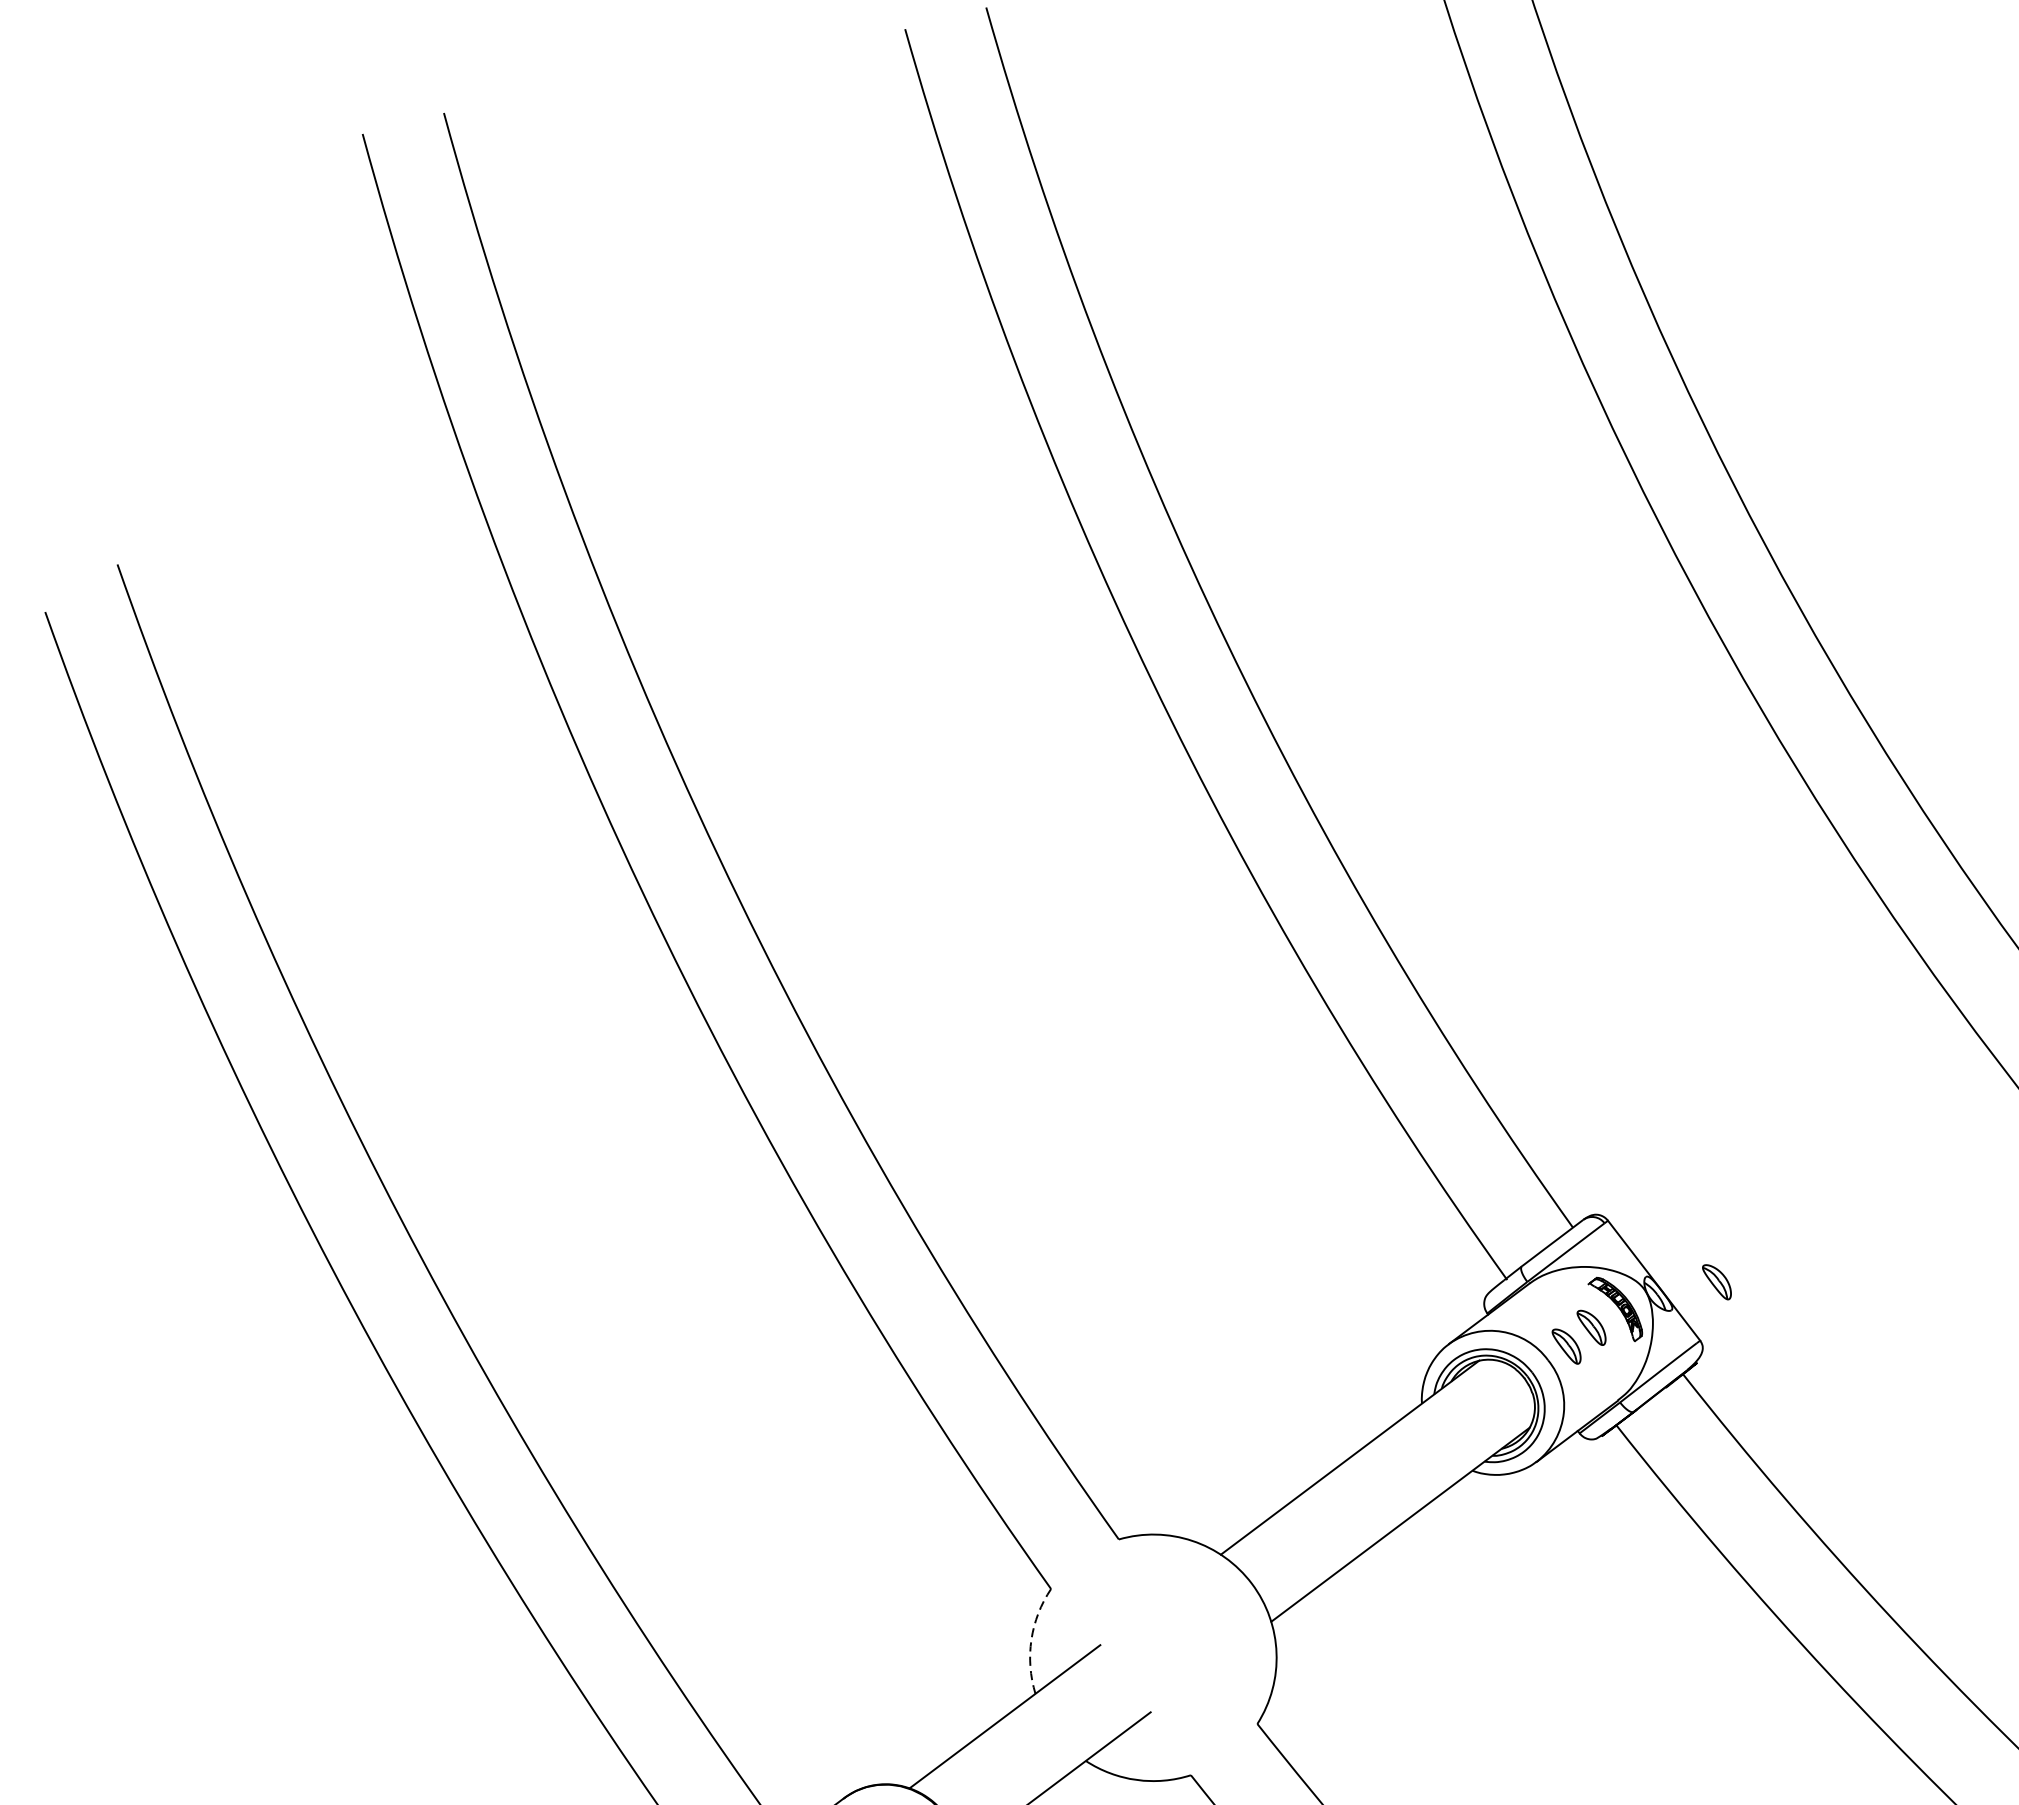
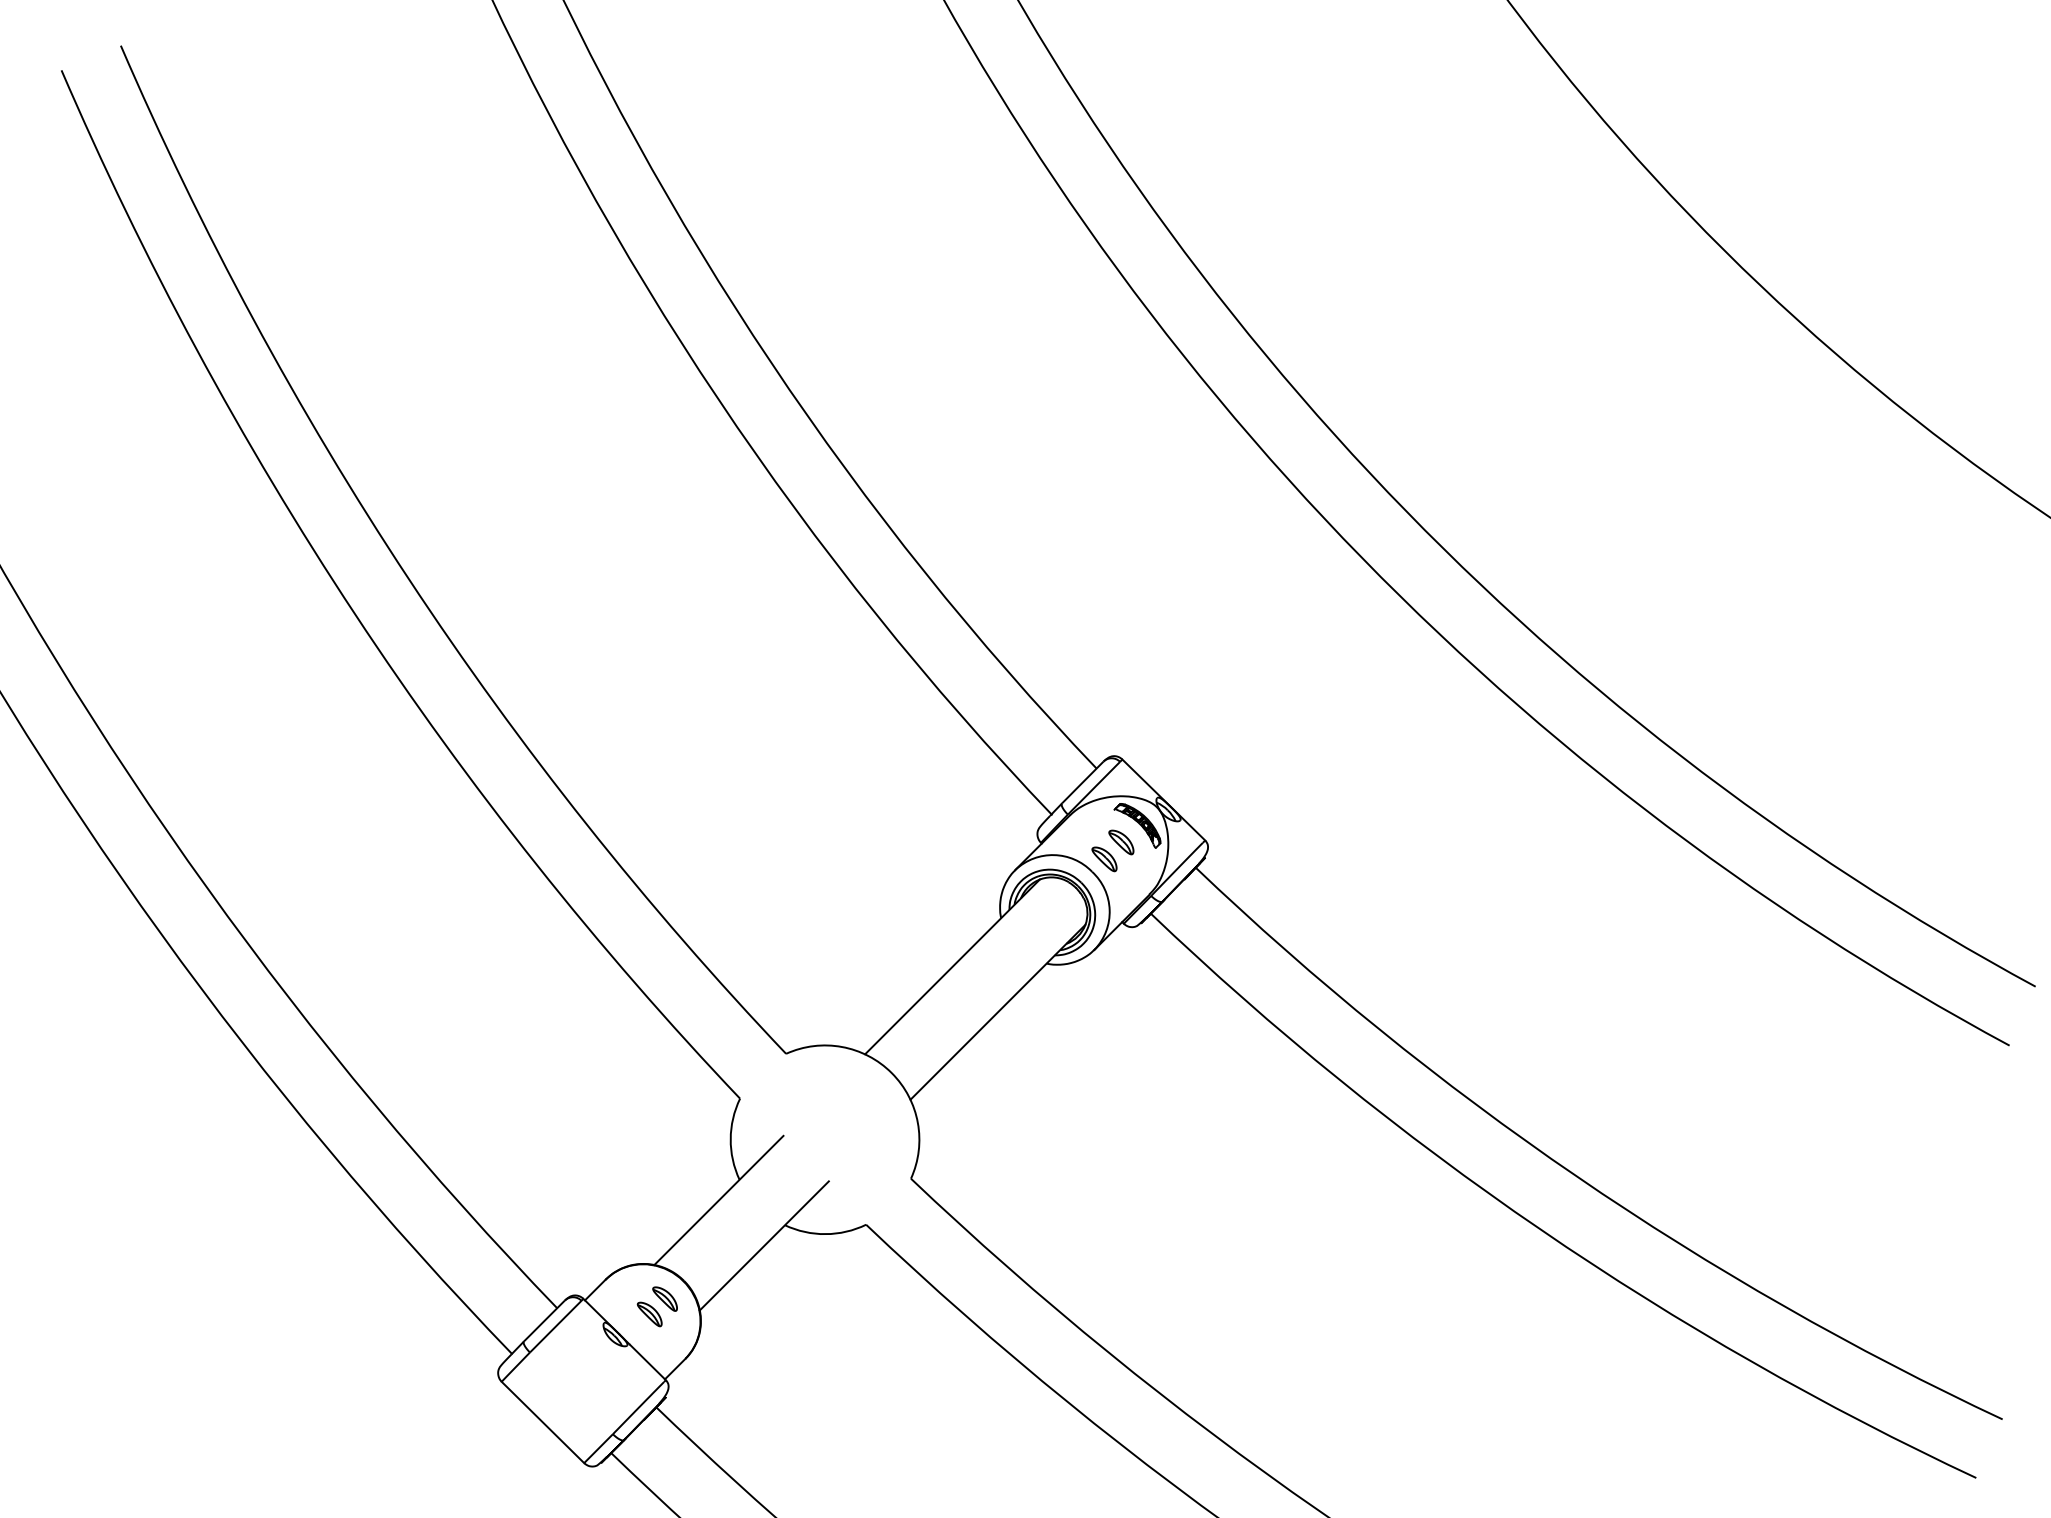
part: (1716, 1282) -> (1211, 794), removed
arc: (1031, 1640) -> (730, 1139), dashed -> solid

